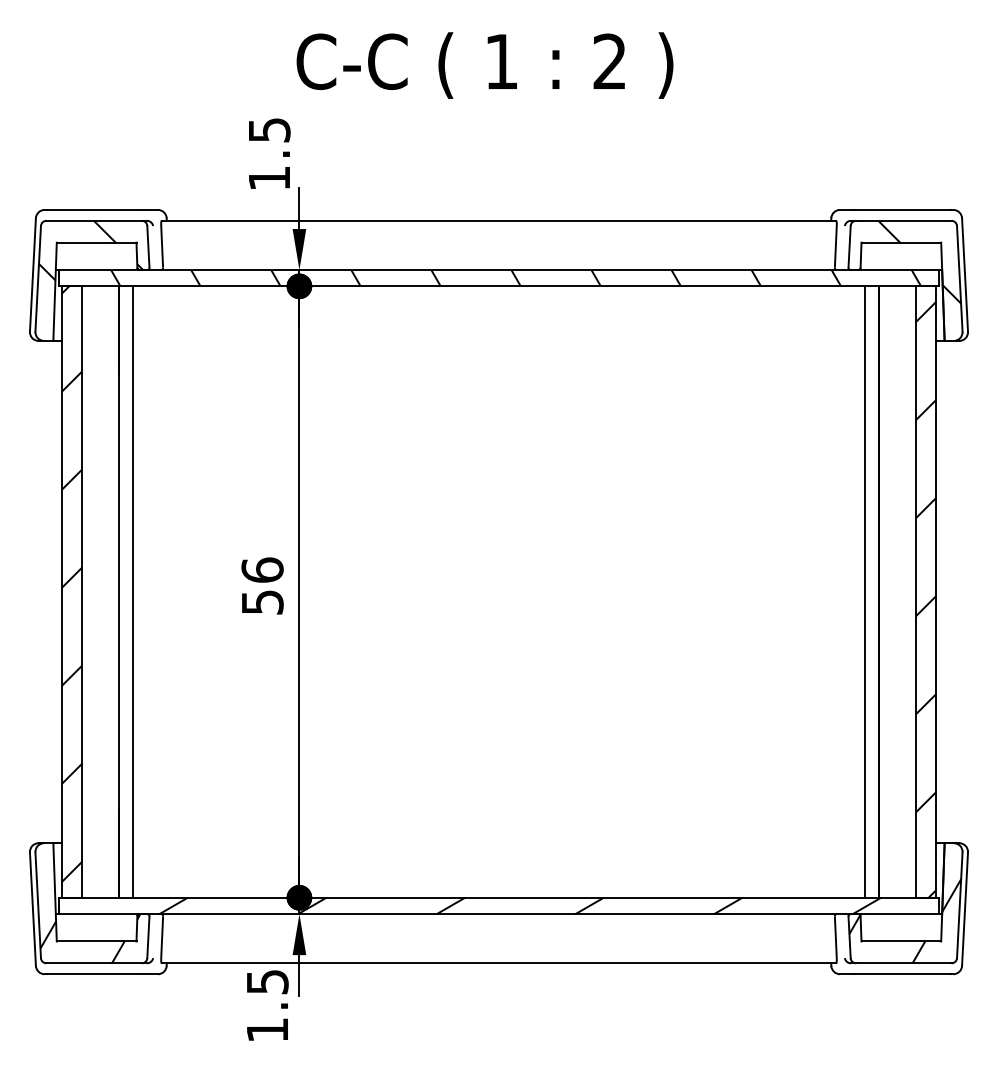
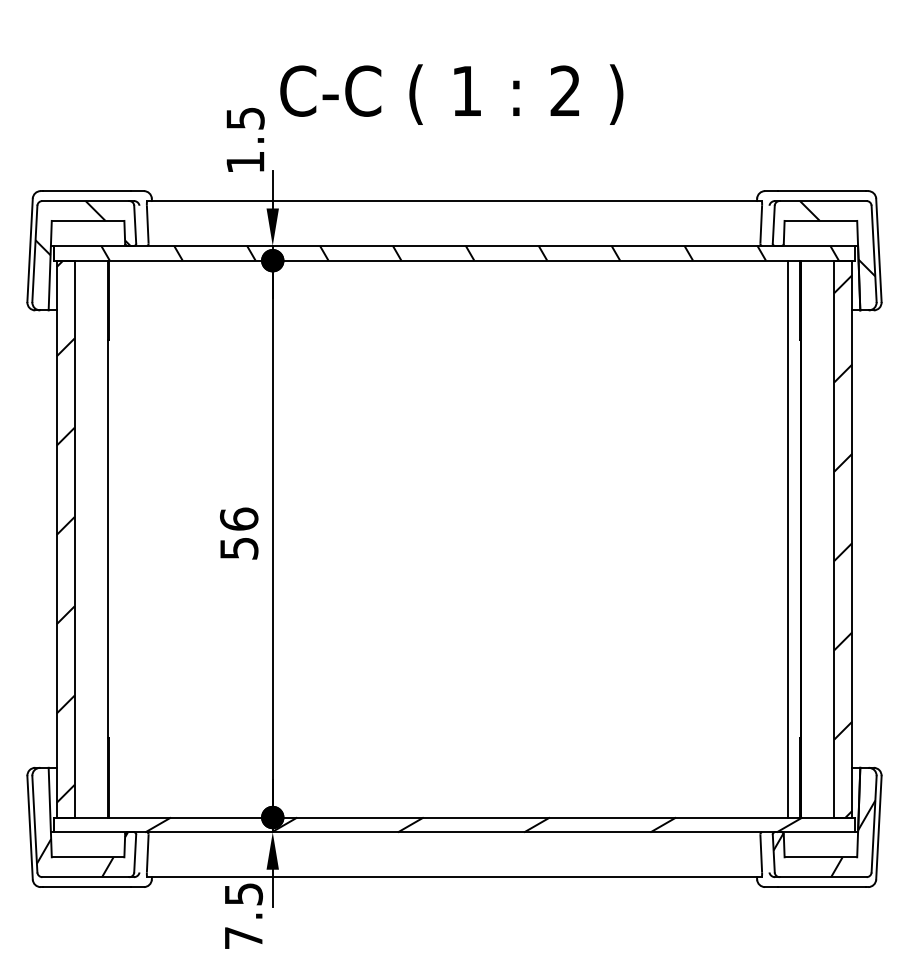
text: (484, 65) -> (451, 94), moved
line: (133, 591) -> (121, 538), removed
text: (267, 1029) -> (243, 937), 1.5 -> 7.5

